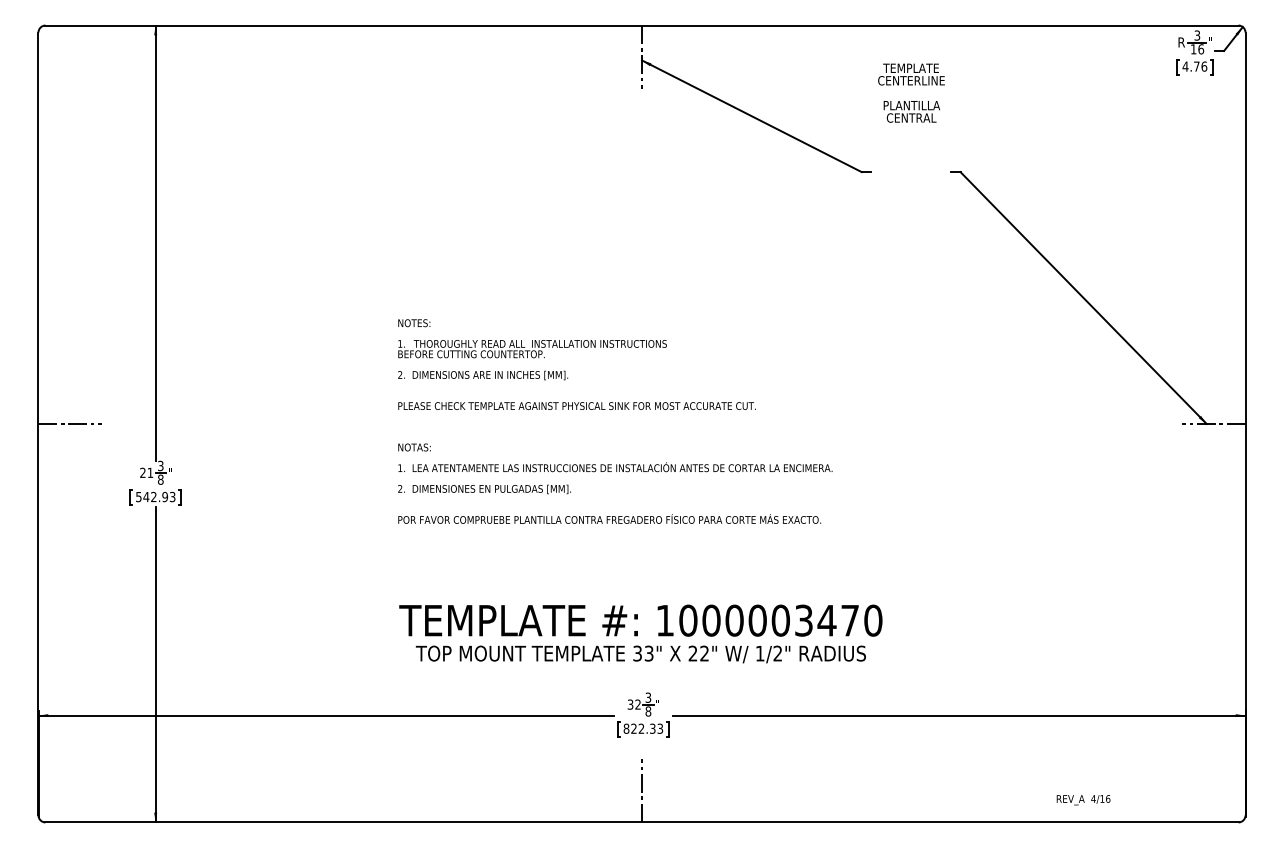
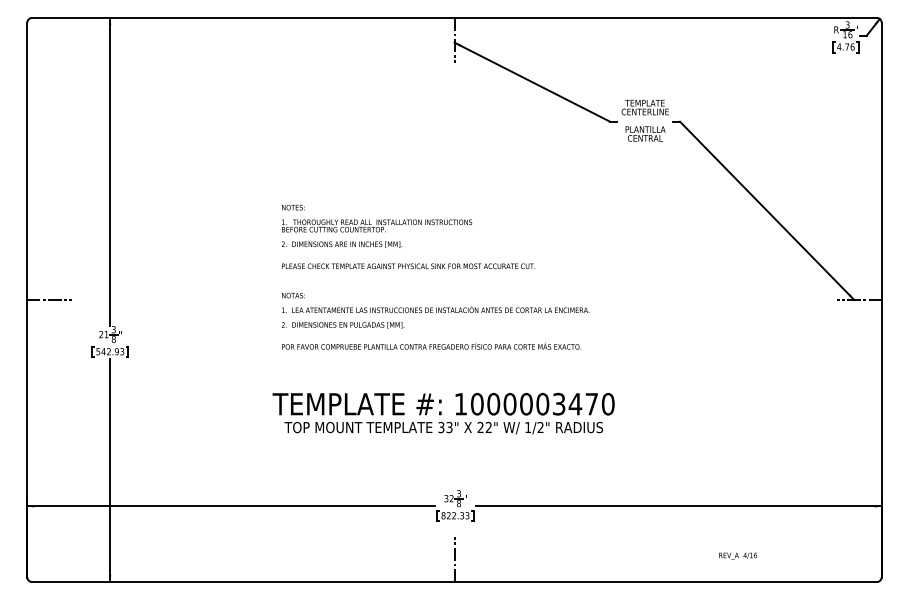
text: (910, 92) -> (644, 120), moved
text: (615, 420) -> (435, 276), moved
text: (640, 633) -> (443, 413), moved
text: (1084, 799) -> (738, 555), moved

